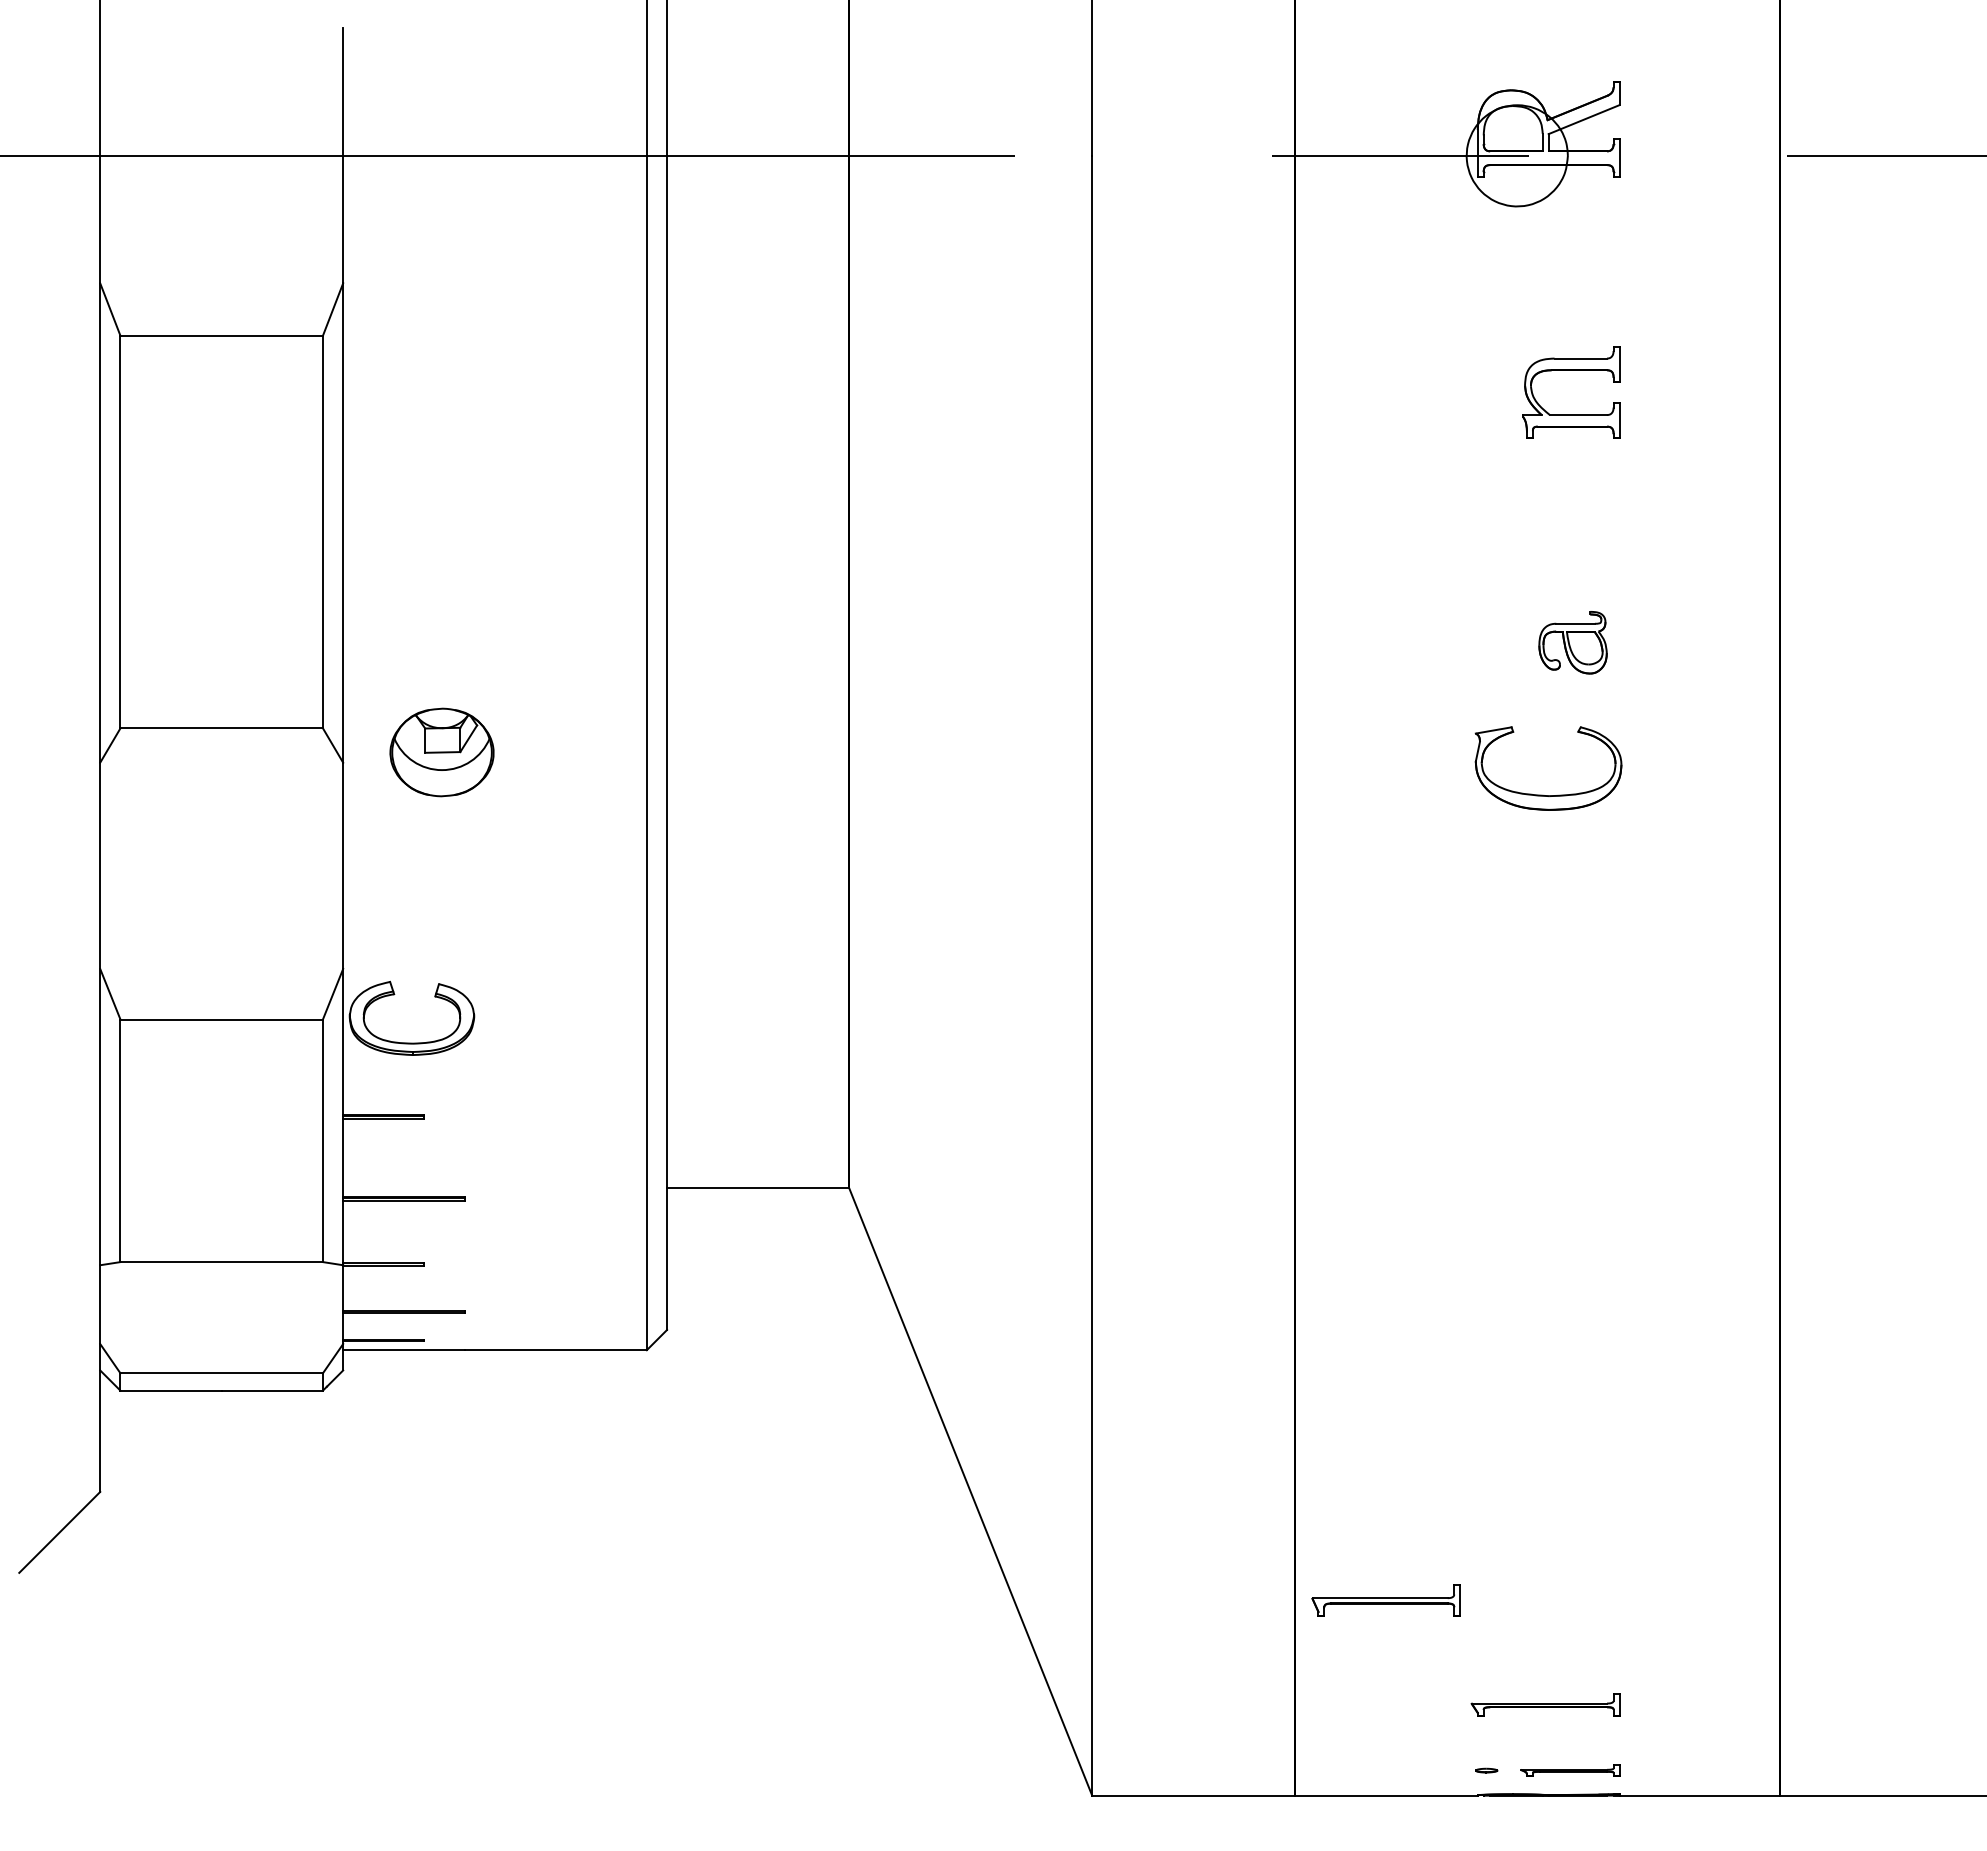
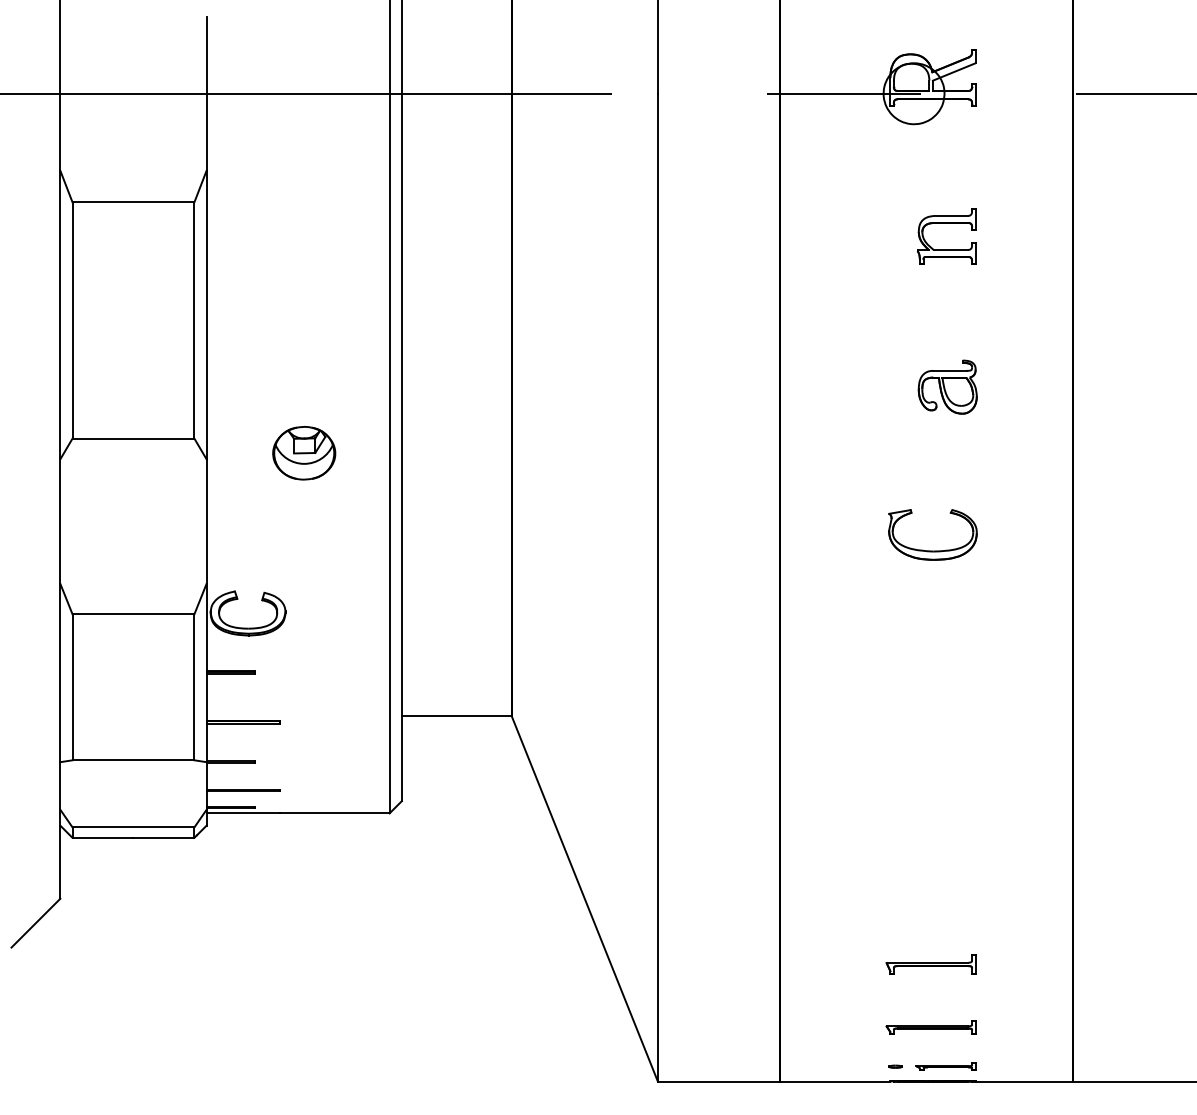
part: (1572, 641) -> (947, 386), size x1.43
part: (442, 752) -> (304, 453), moved
part: (1547, 794) -> (932, 550), moved
part: (1385, 1600) -> (930, 964), moved

